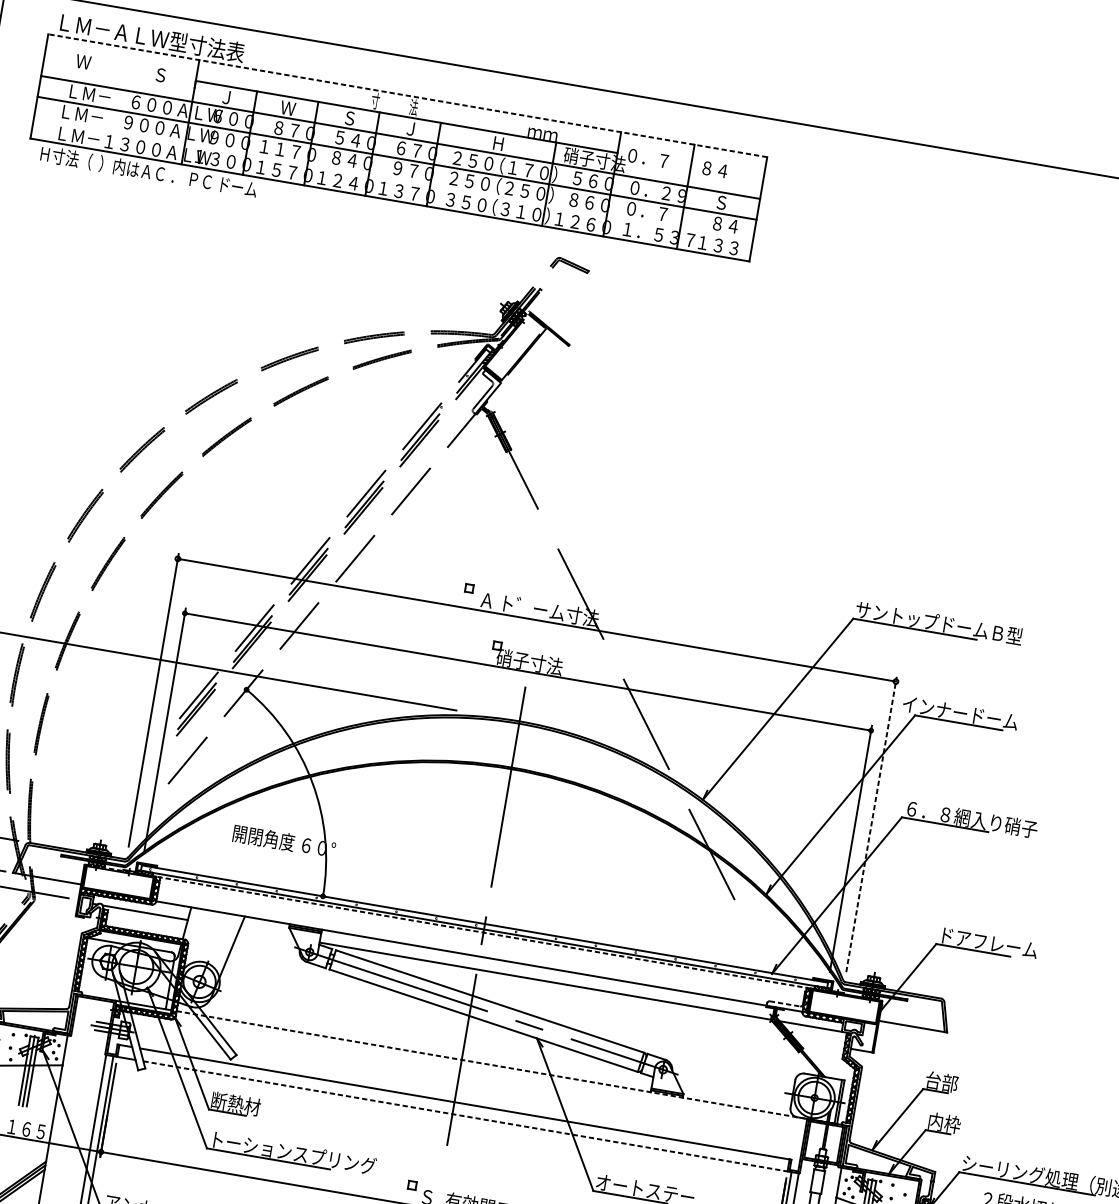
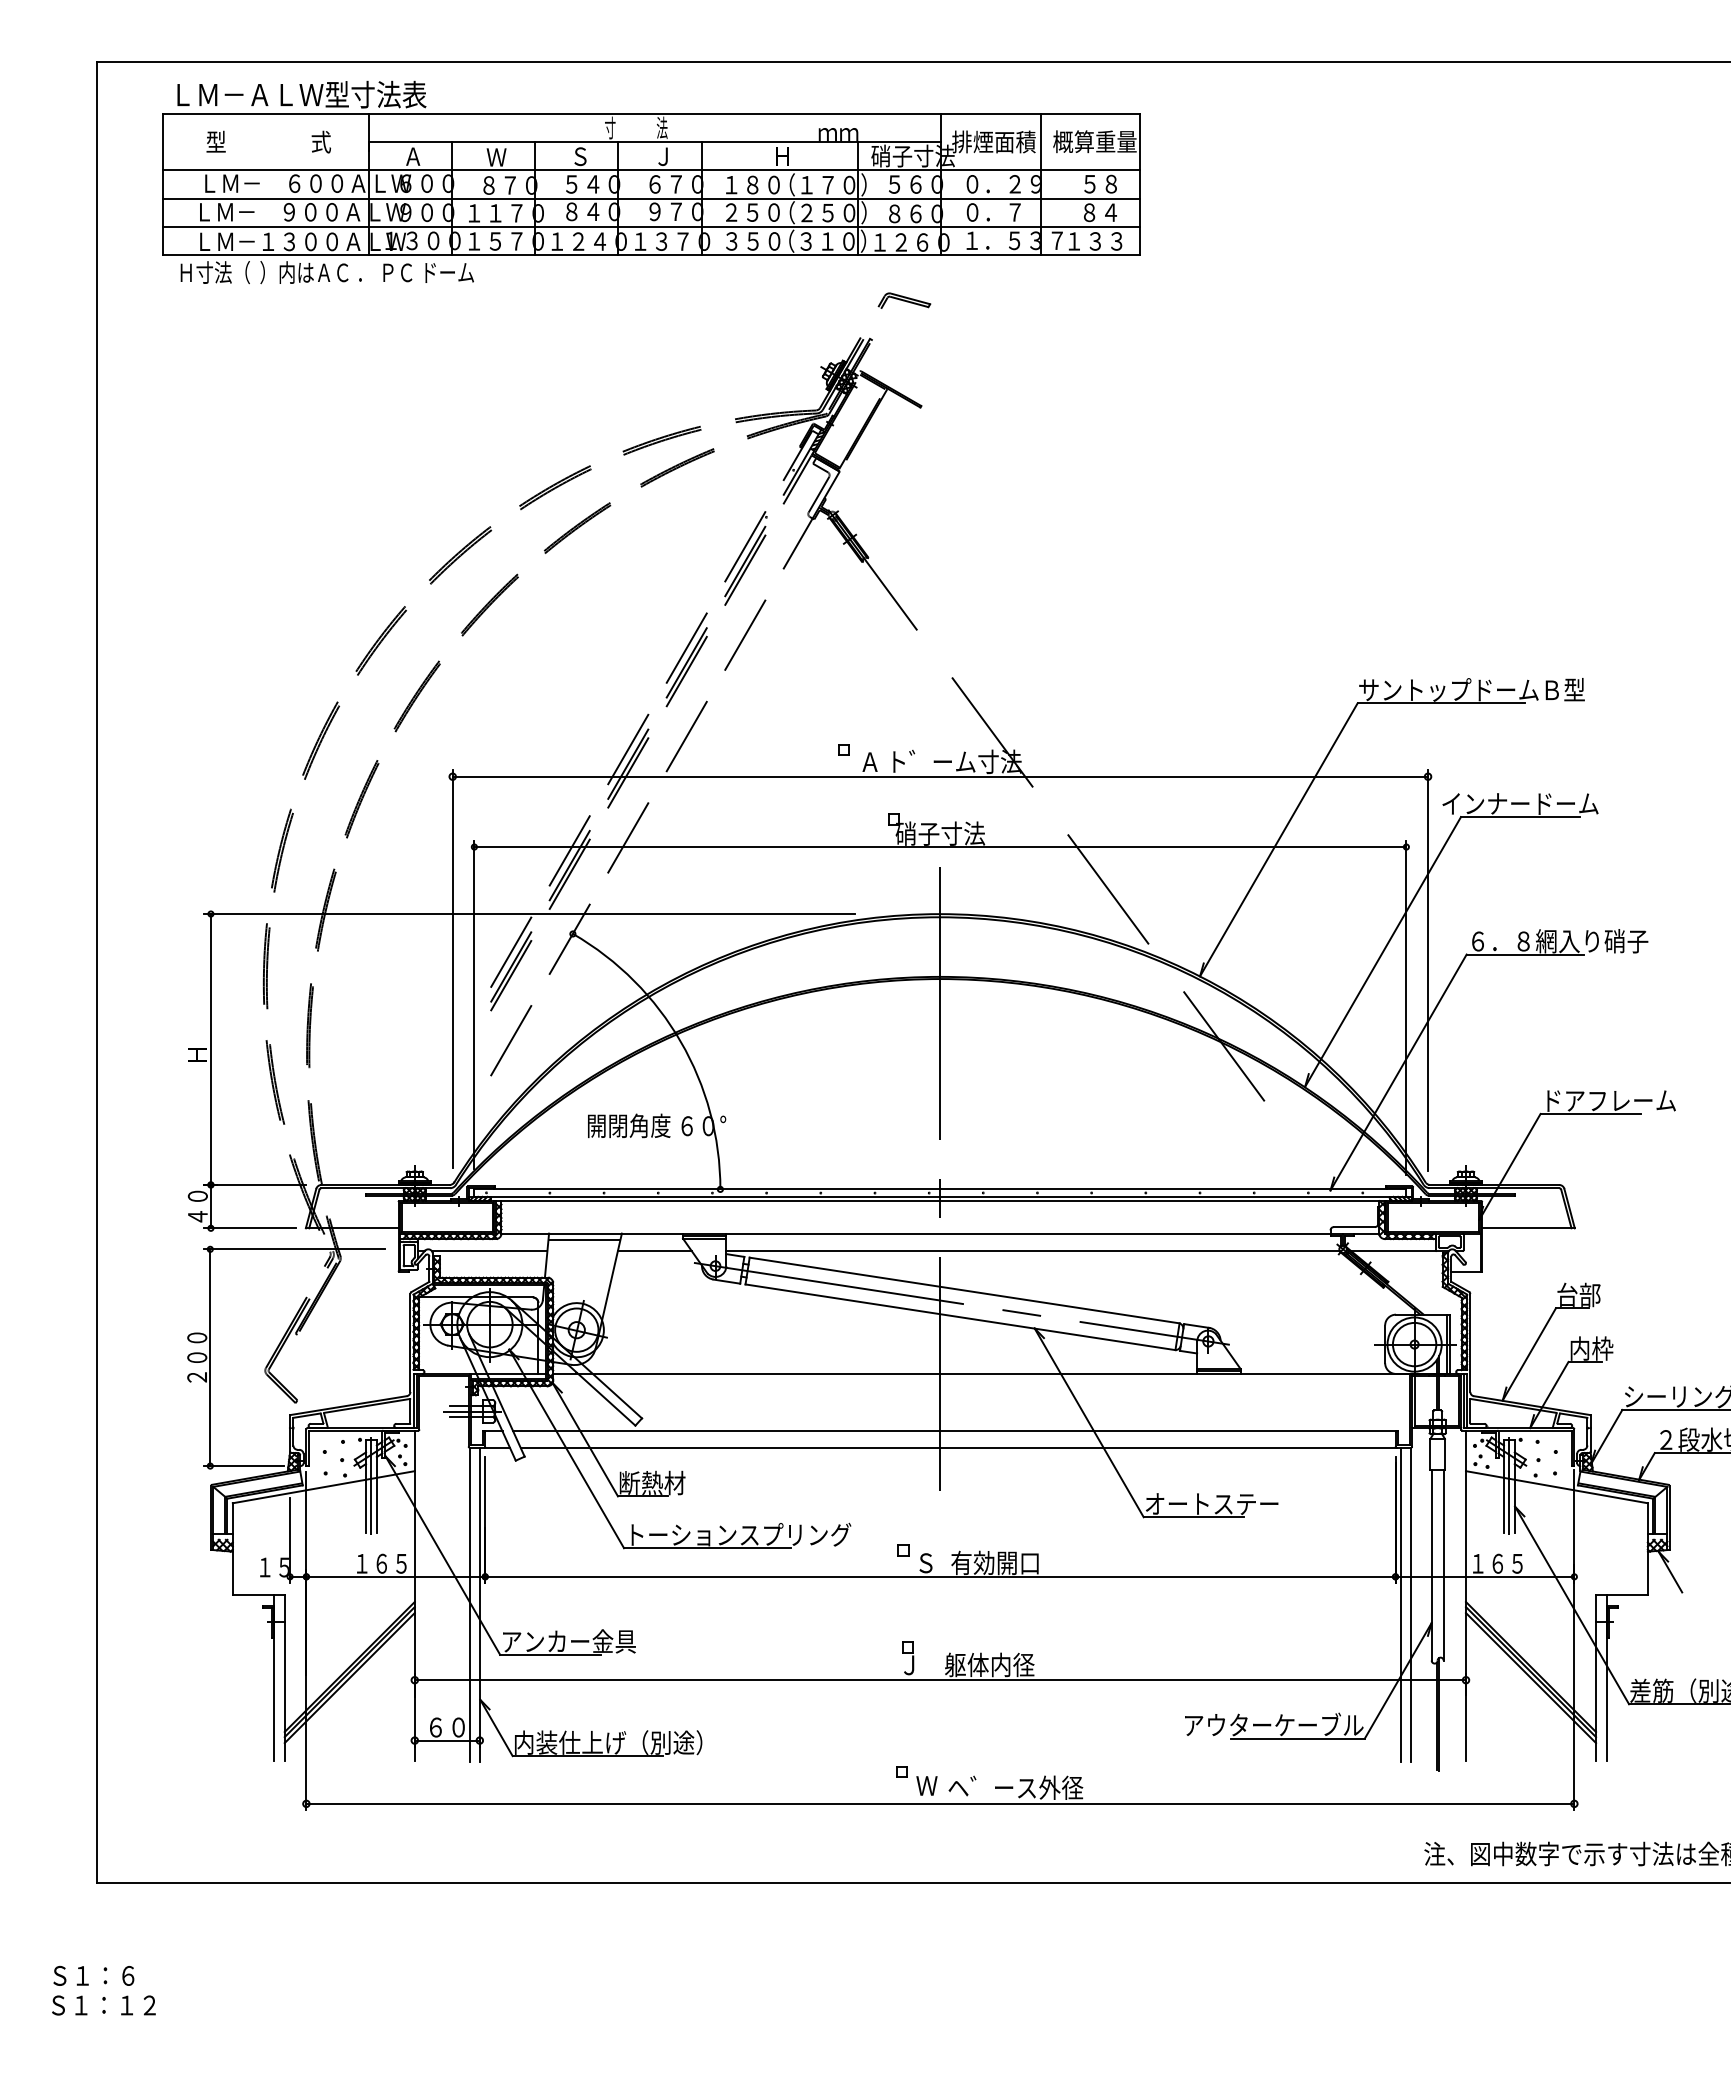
text: (83, 61) -> (215, 141), Ｗ -> 型
text: (161, 74) -> (321, 141), Ｓ -> 式
line: (407, 95) -> (651, 113), dashed -> solid
text: (227, 97) -> (413, 156), Ｊ -> Ａ
text: (465, 159) -> (742, 184), ２５０ -> １８０
text: (655, 159) -> (993, 141), ０．７ -> 排煙面積
text: (730, 171) -> (1094, 141), ８４ -> 概算重量
line: (393, 178) -> (651, 226), added
text: (729, 203) -> (1100, 183), Ｓ -> ５８
line: (871, 824) -> (1428, 970), dashed -> solid
line: (216, 916) -> (584, 1240), added
line: (448, 926) -> (892, 1201), dashed -> solid
line: (266, 933) -> (654, 1251), added
line: (785, 1004) -> (1354, 1227), dashed -> solid
line: (492, 1064) -> (982, 1373), dashed -> solid
line: (466, 1116) -> (959, 1447), dashed -> solid

